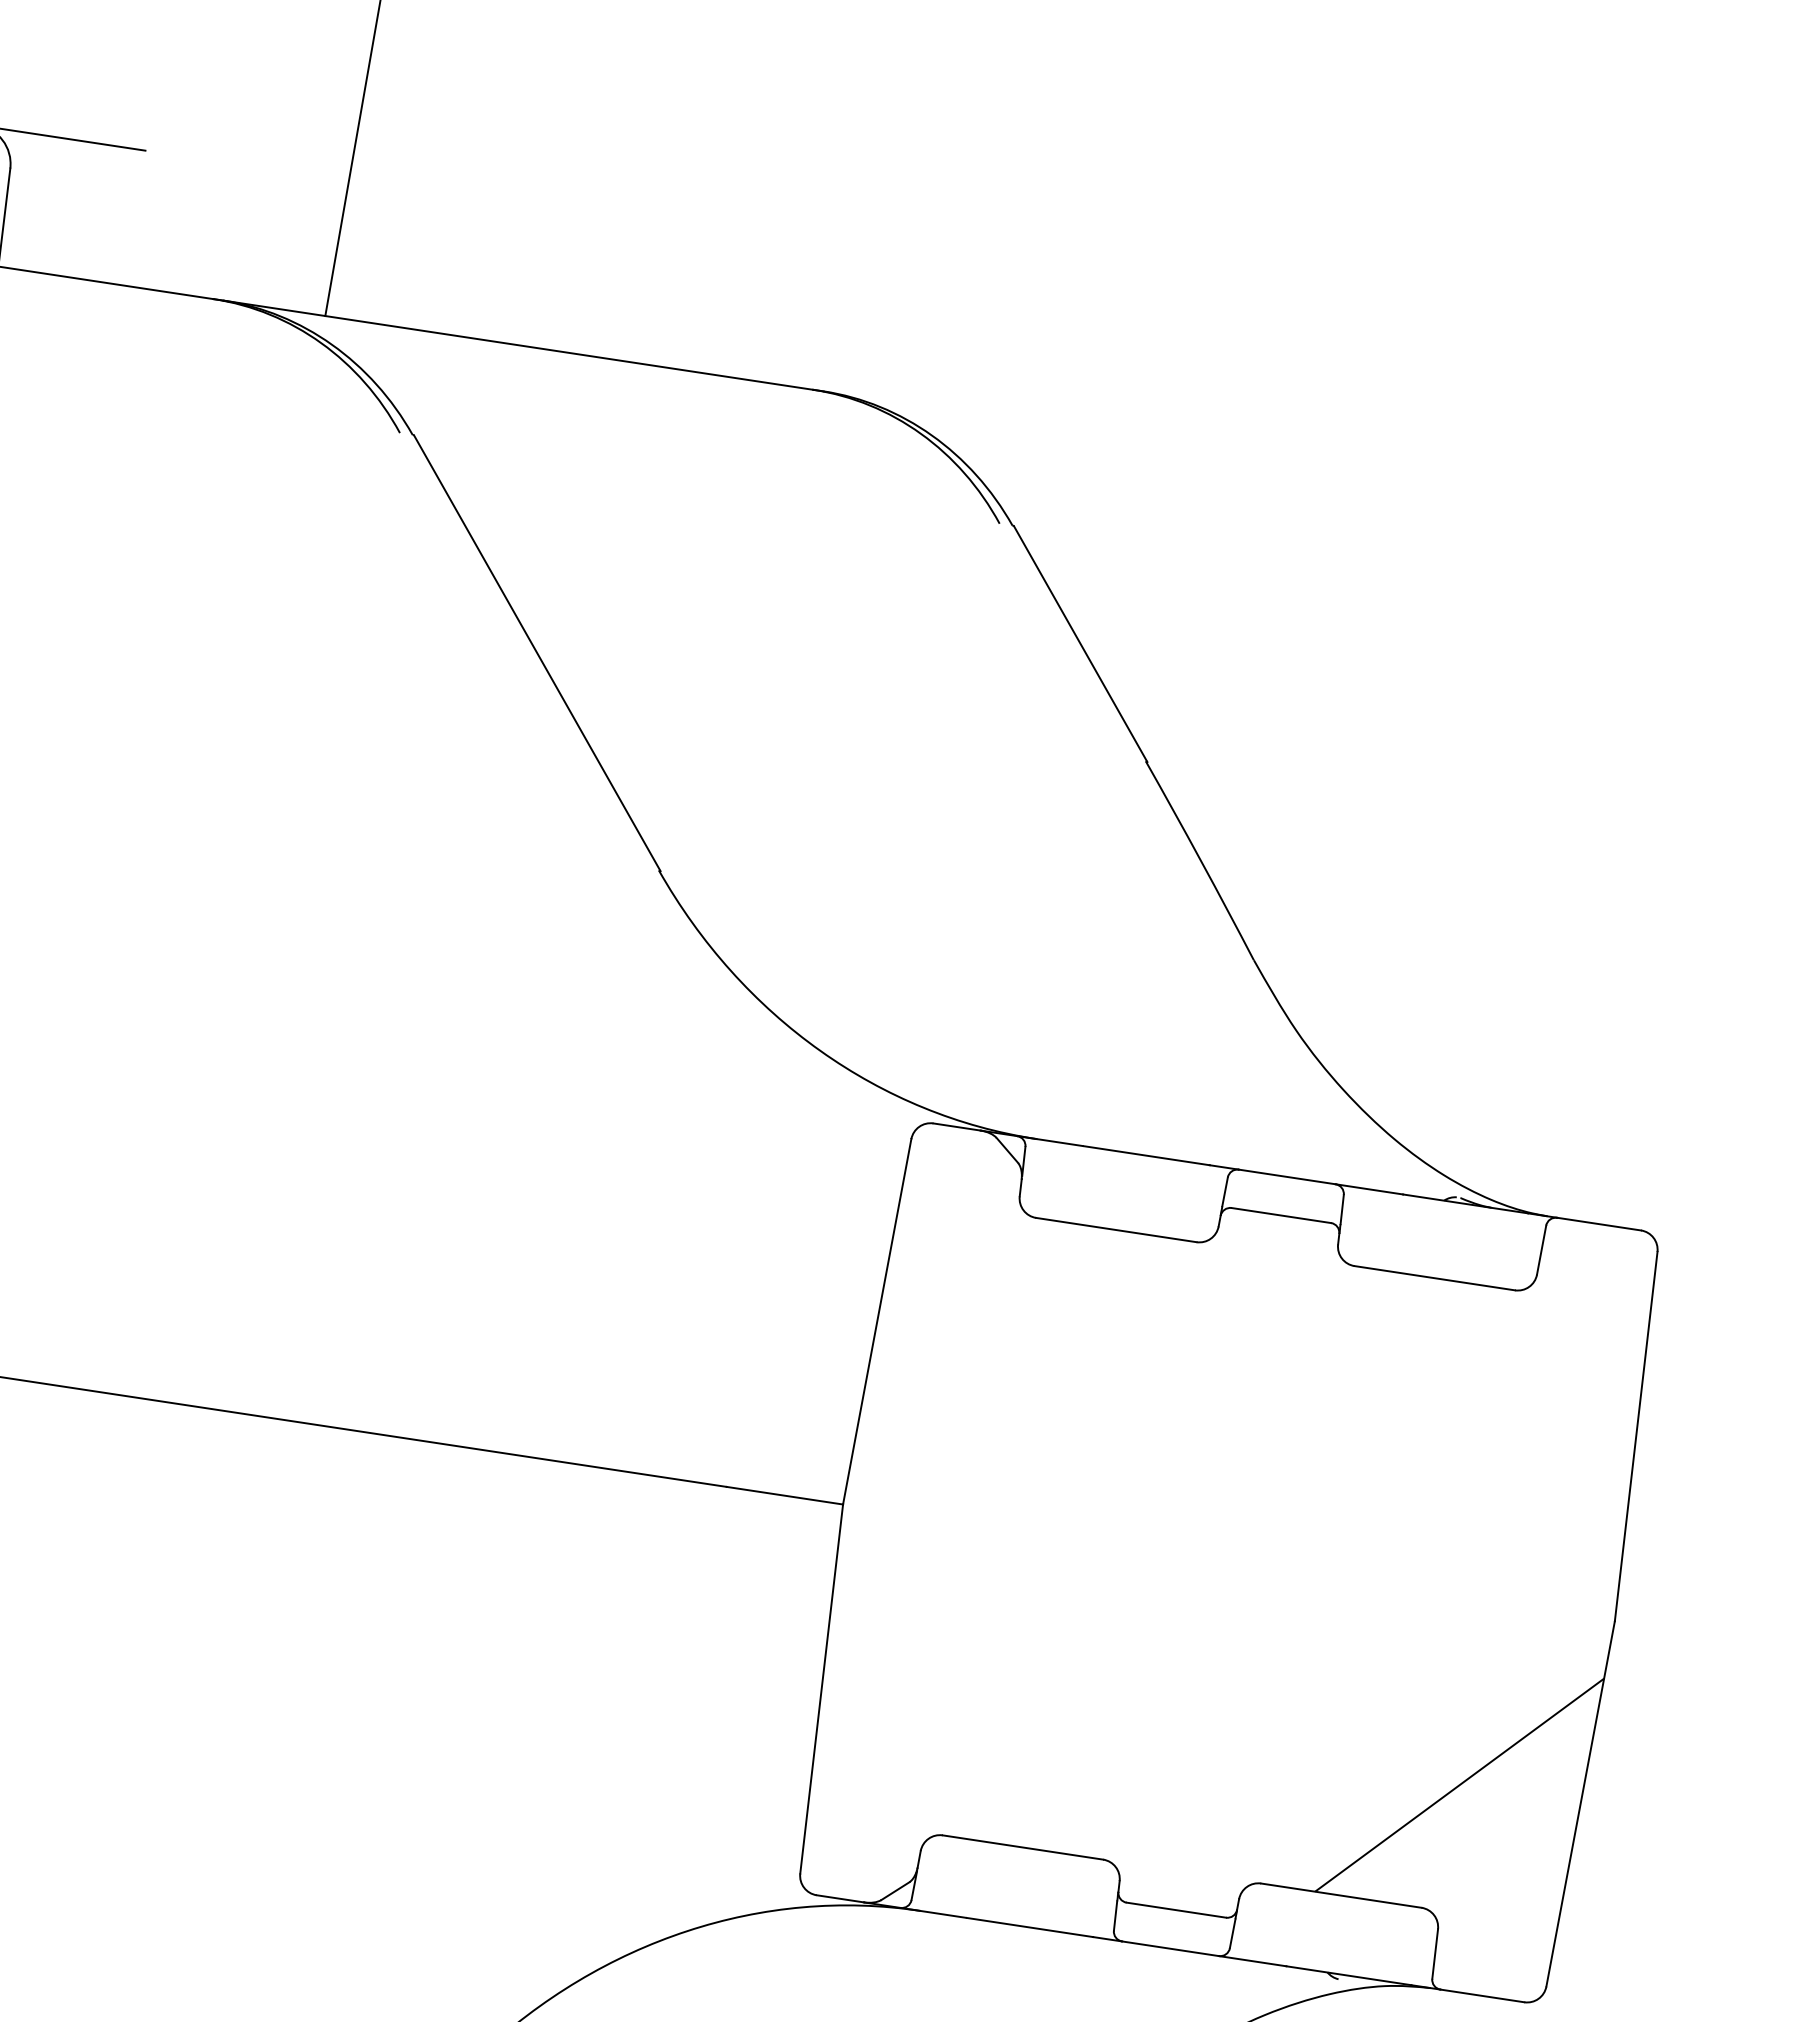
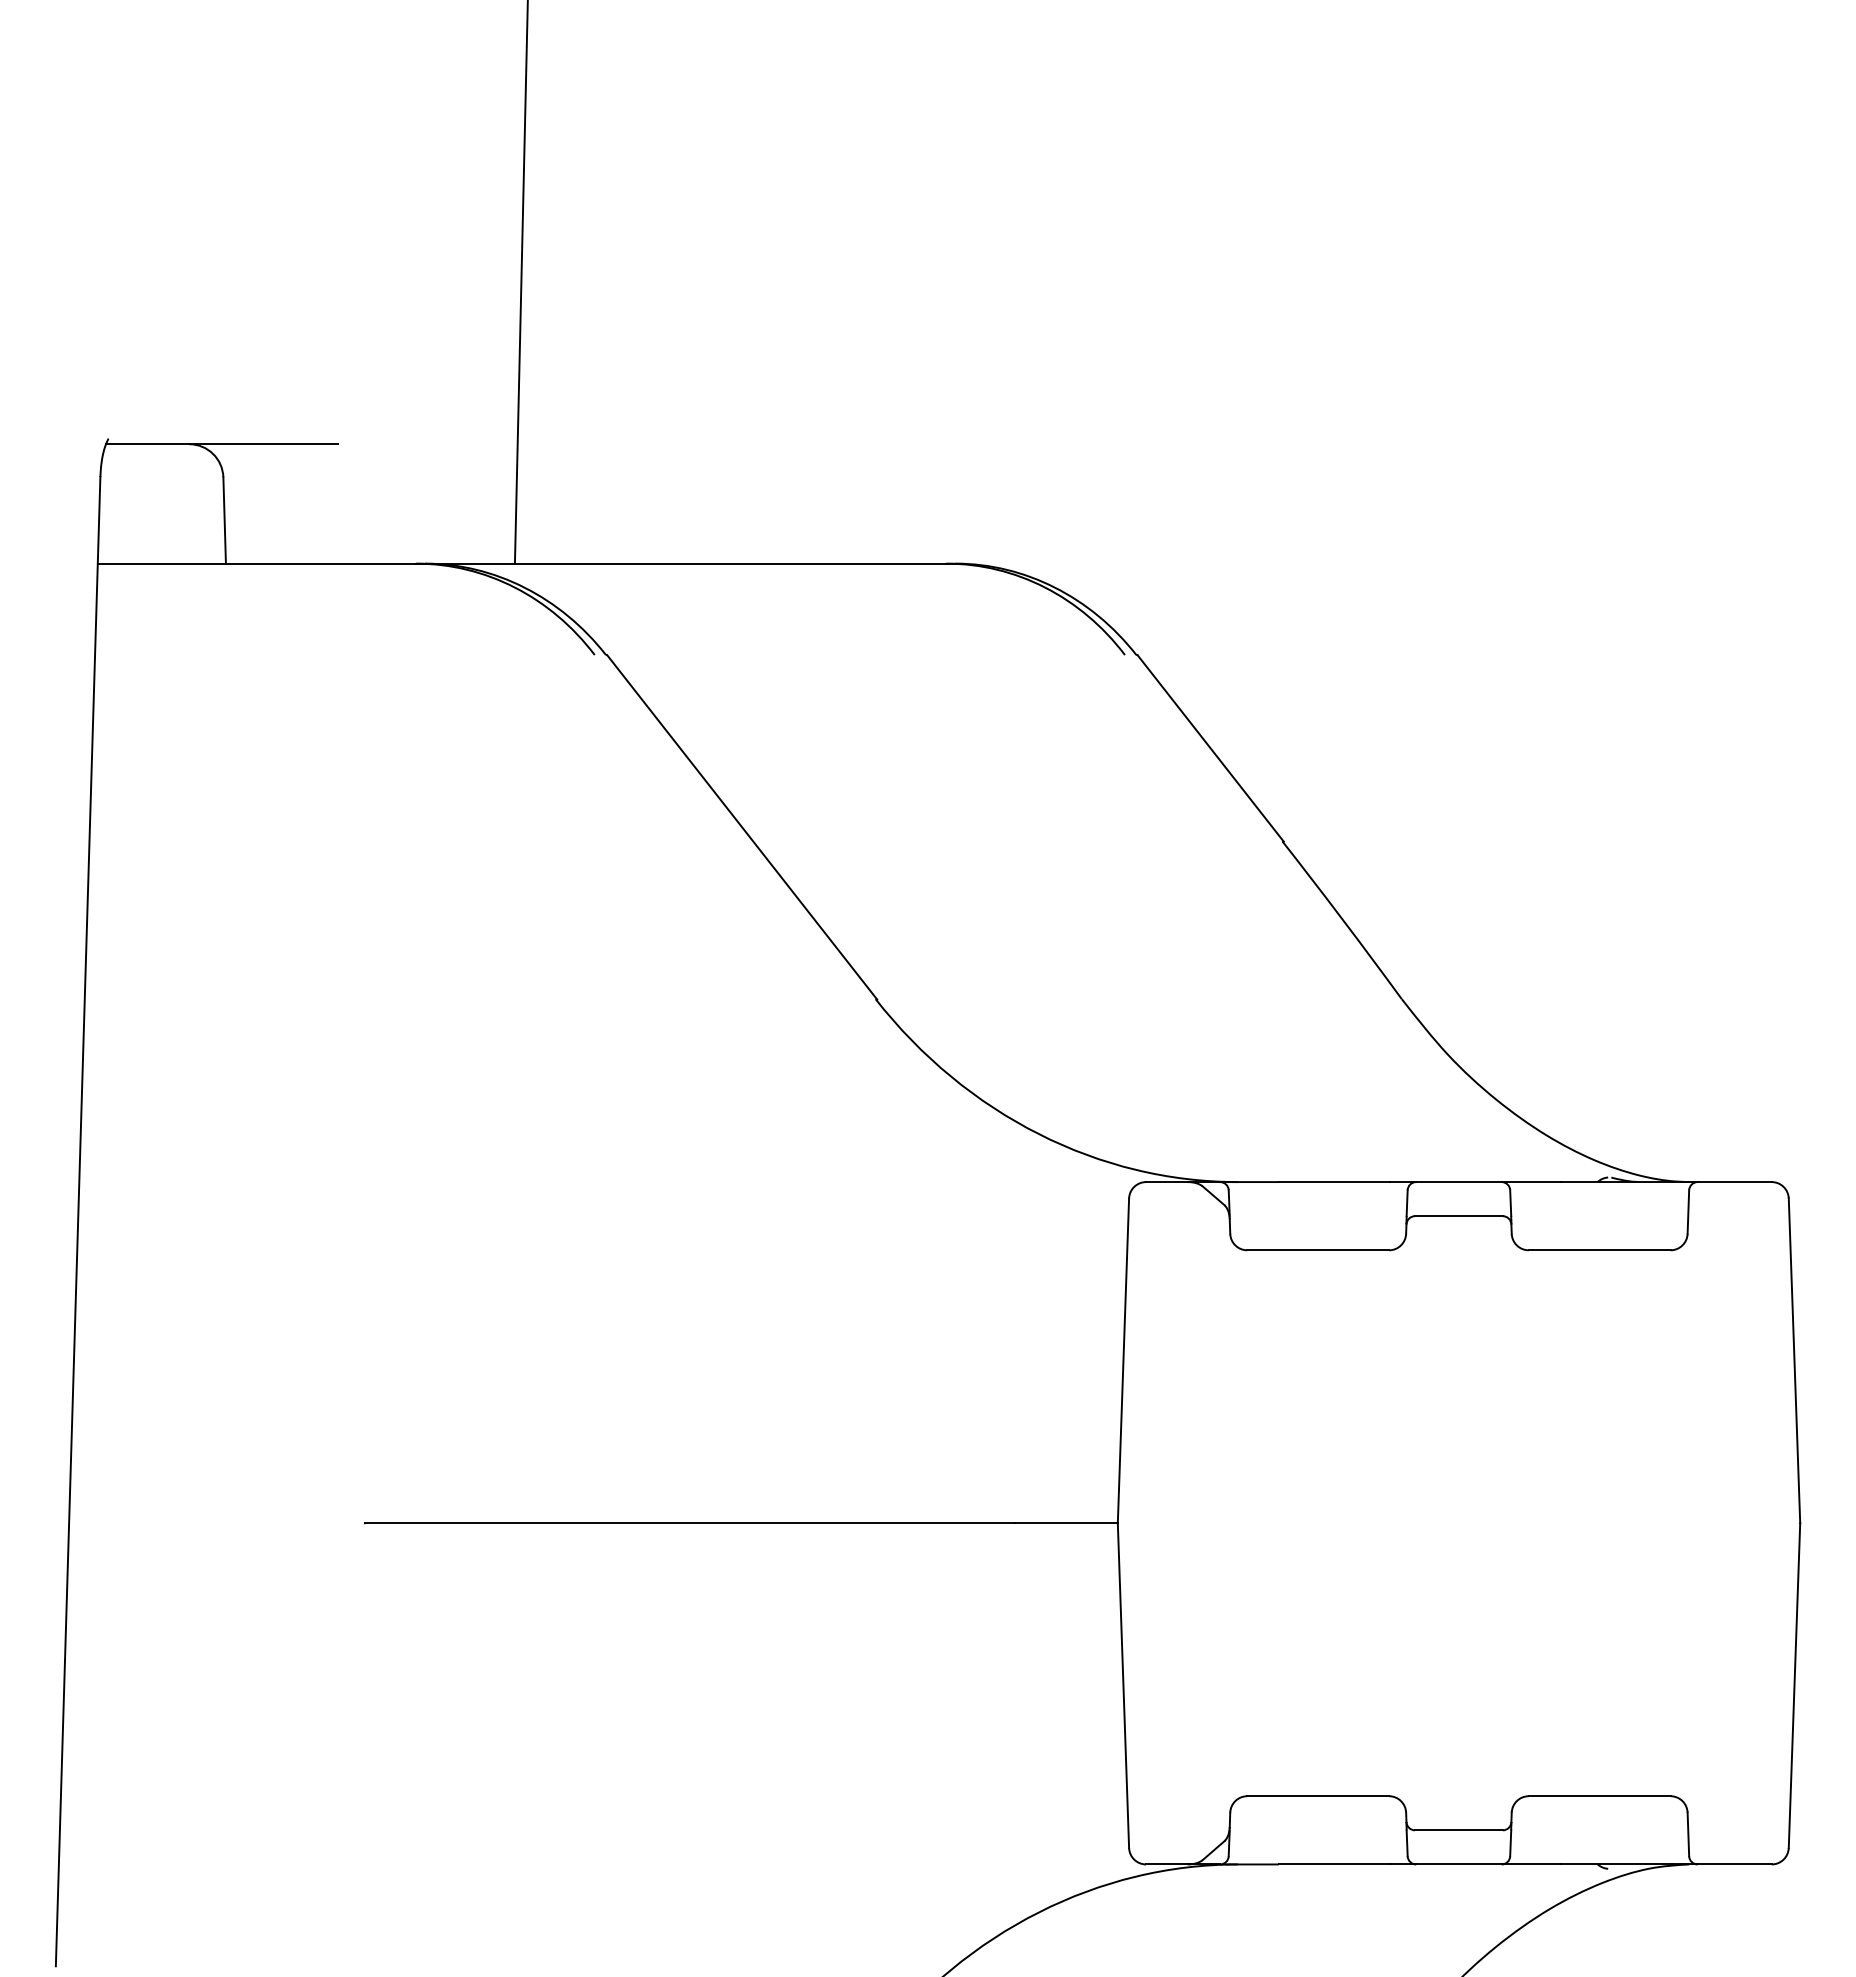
hatch: (1459, 1785) -> (1687, 1685), removed

